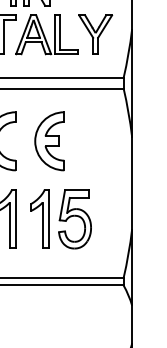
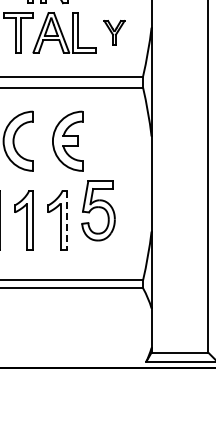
part: (95, 34) -> (114, 32), size x0.6
line: (48, 219) -> (66, 220), solid -> dashed
part: (75, 219) -> (98, 210), moved

